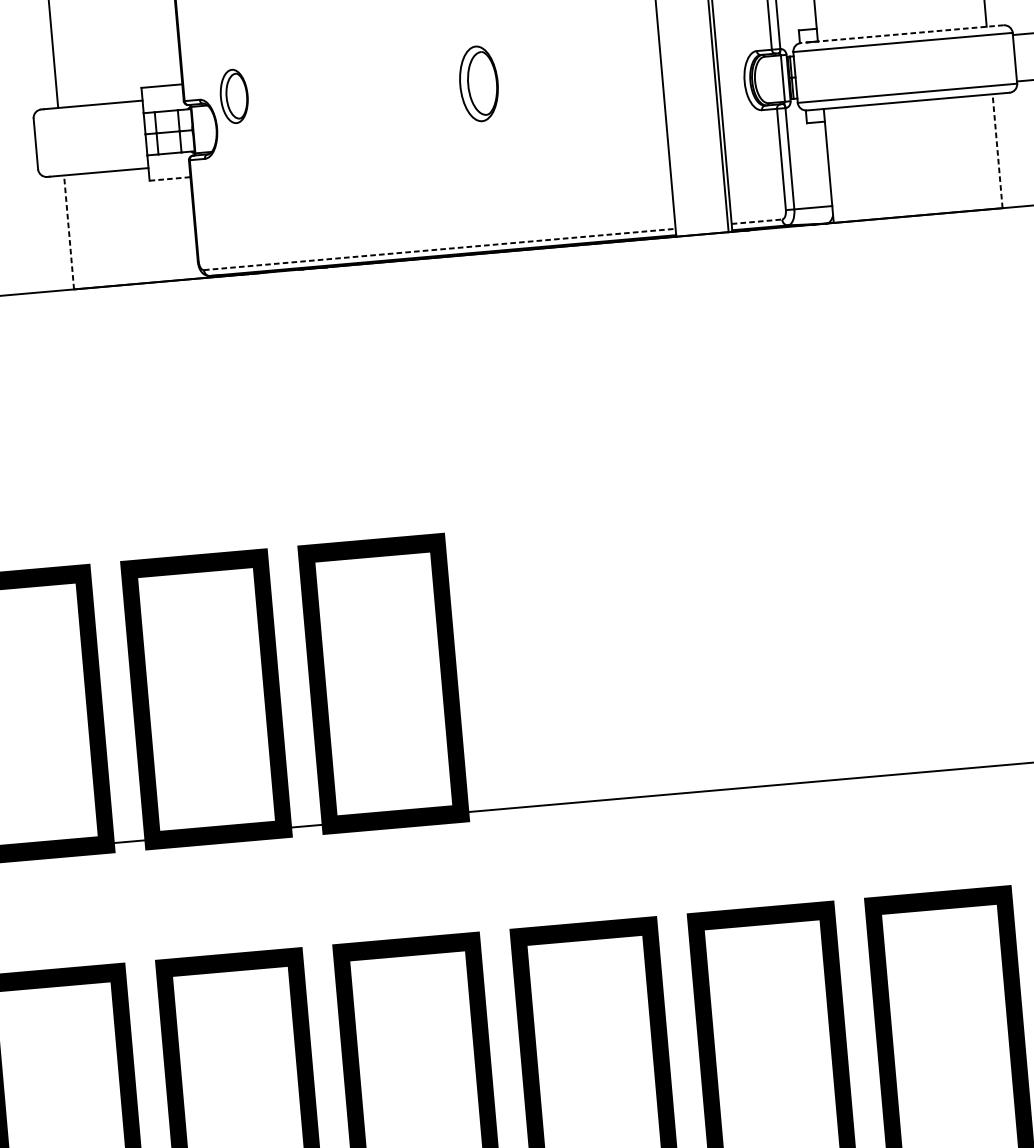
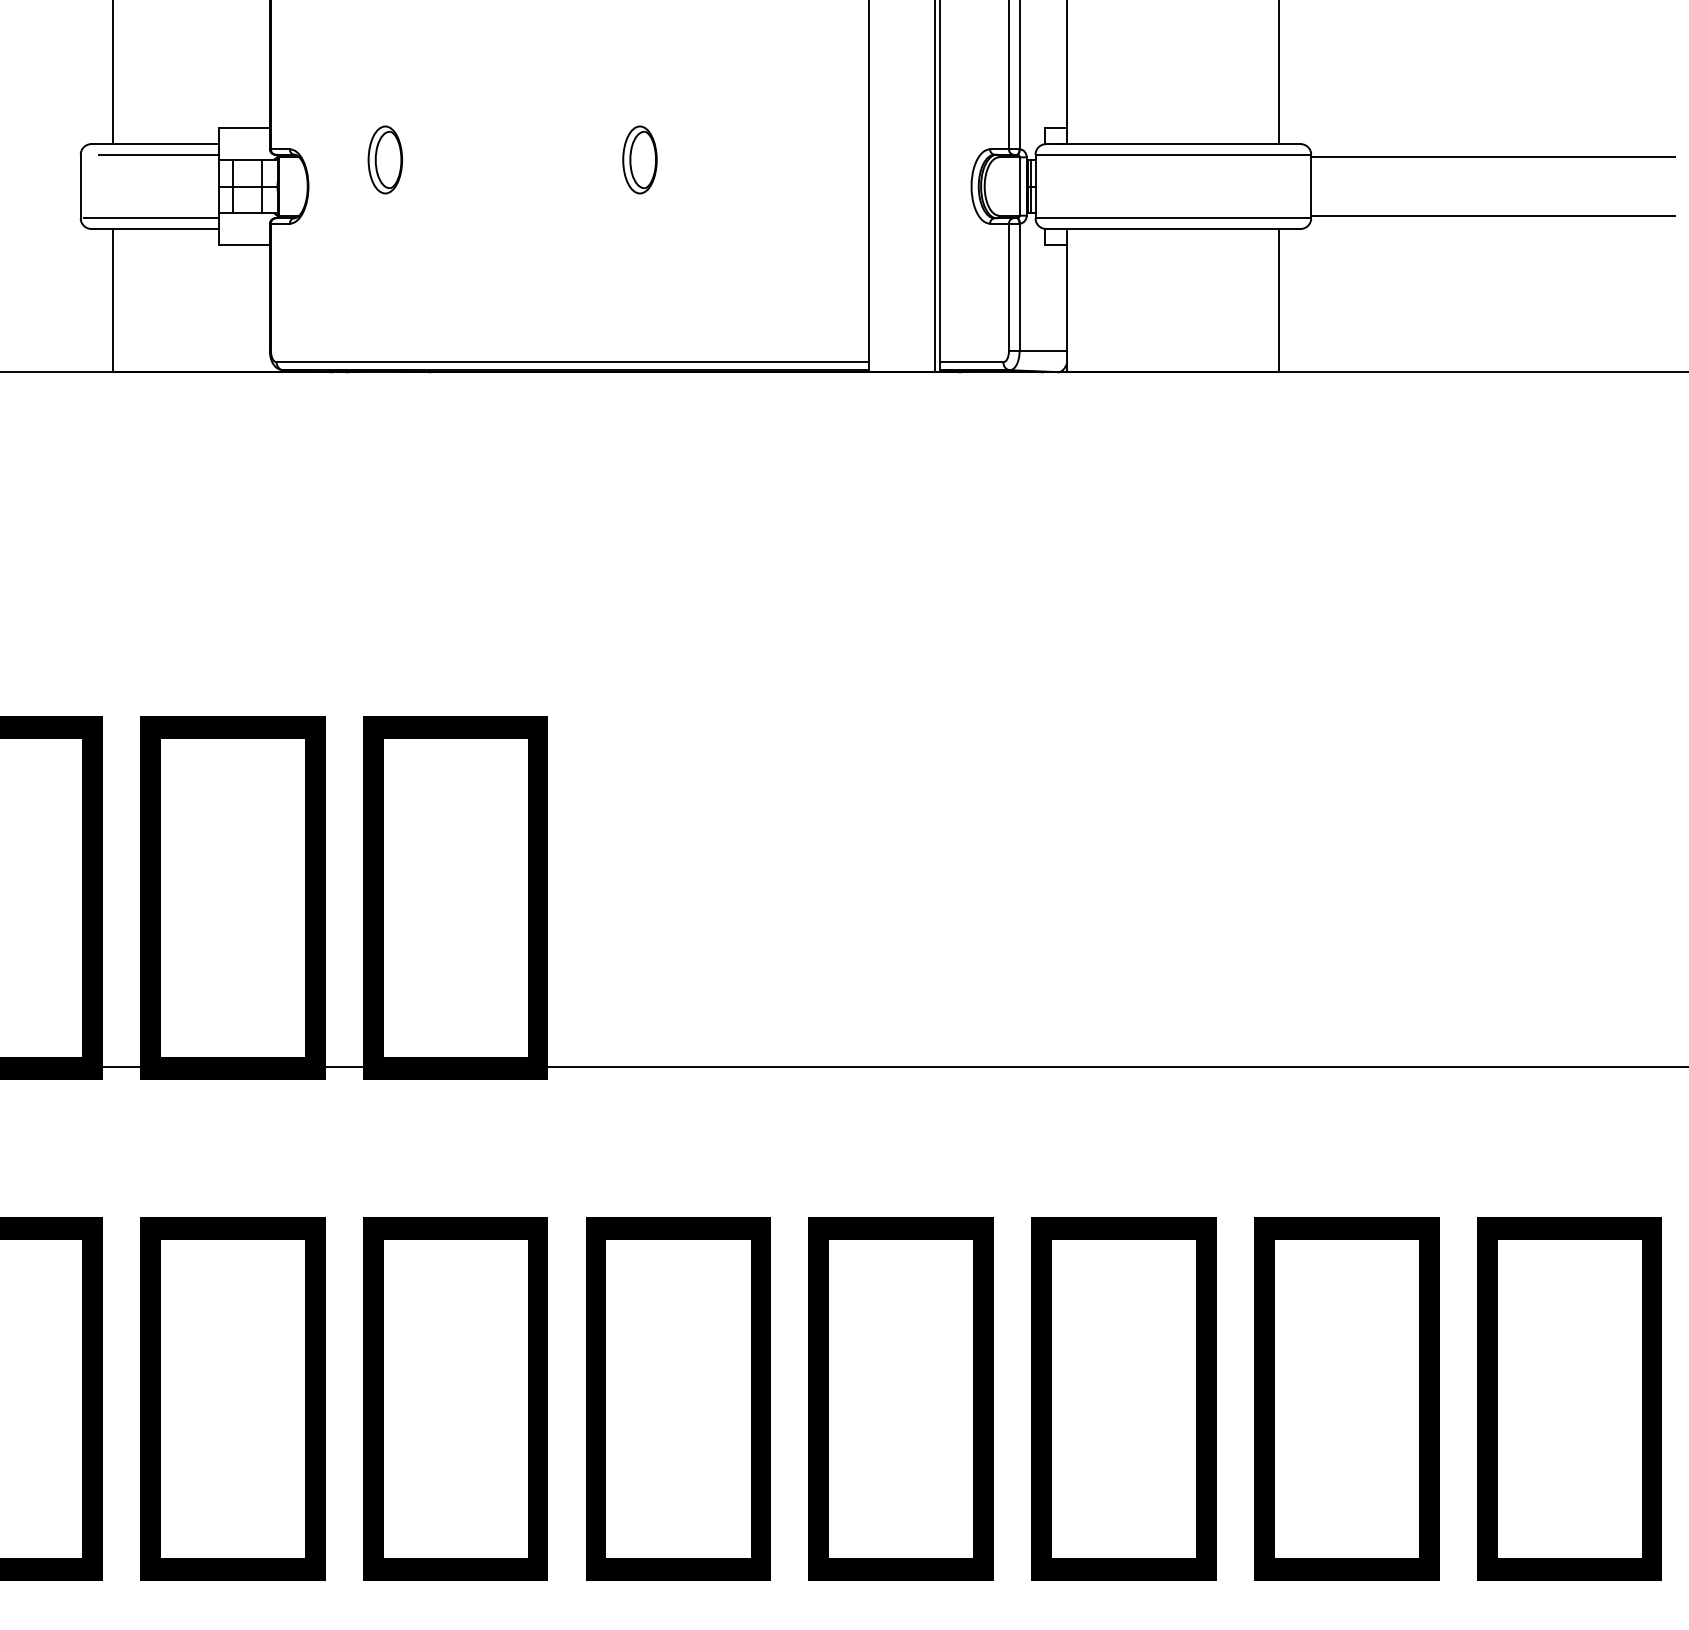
line: (901, 34) -> (1172, 144), dashed -> solid
part: (478, 83) -> (639, 159), size x0.71
part: (233, 96) -> (384, 159), moved
line: (95, 113) -> (158, 154), added
line: (997, 151) -> (1279, 300), dashed -> solid
line: (94, 164) -> (151, 218), added
line: (170, 178) -> (244, 244), dashed -> solid
line: (756, 221) -> (971, 362), dashed -> solid
line: (69, 232) -> (112, 300), dashed -> solid
line: (440, 249) -> (573, 362), dashed -> solid

